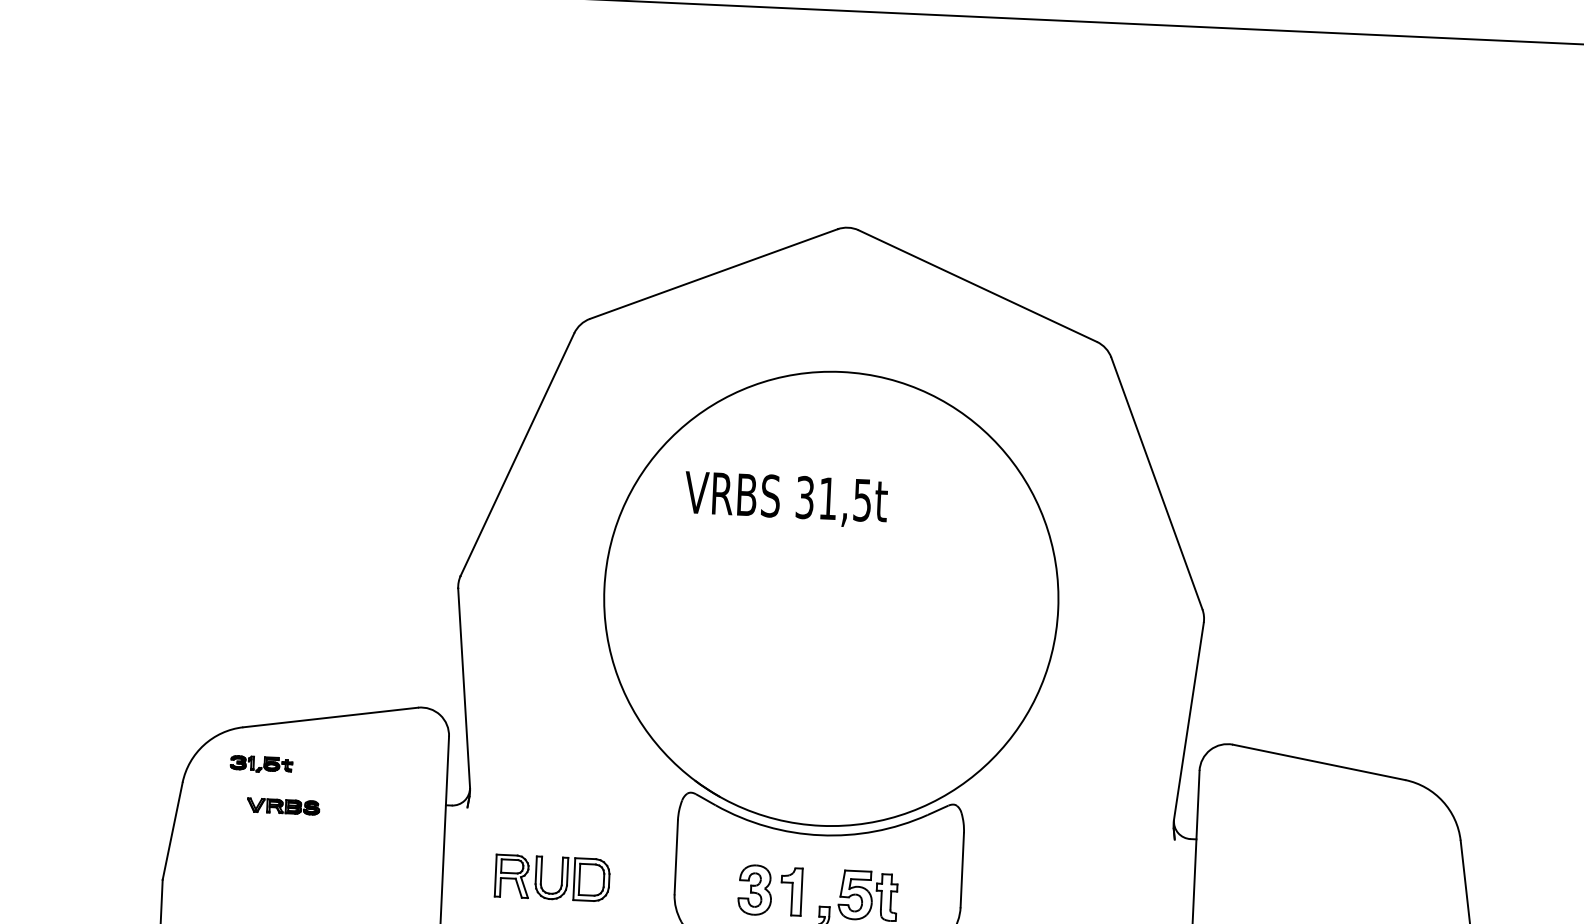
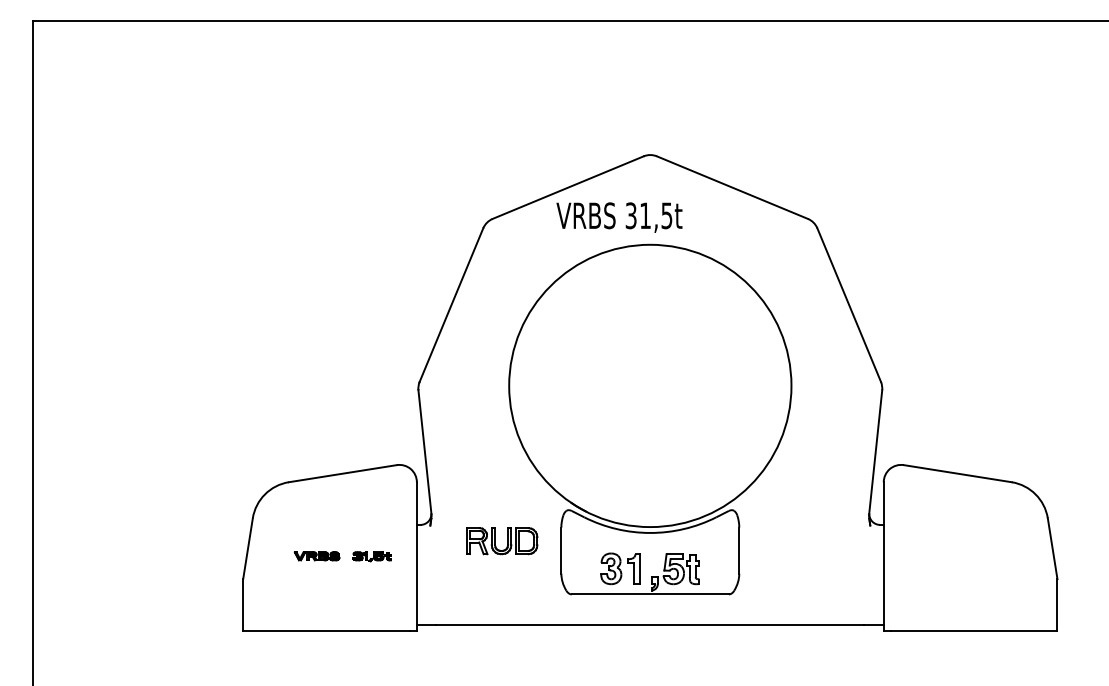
text: (786, 499) -> (619, 217), moved
part: (260, 763) -> (371, 556), moved
part: (282, 806) -> (316, 556), moved
part: (553, 878) -> (502, 541), moved

